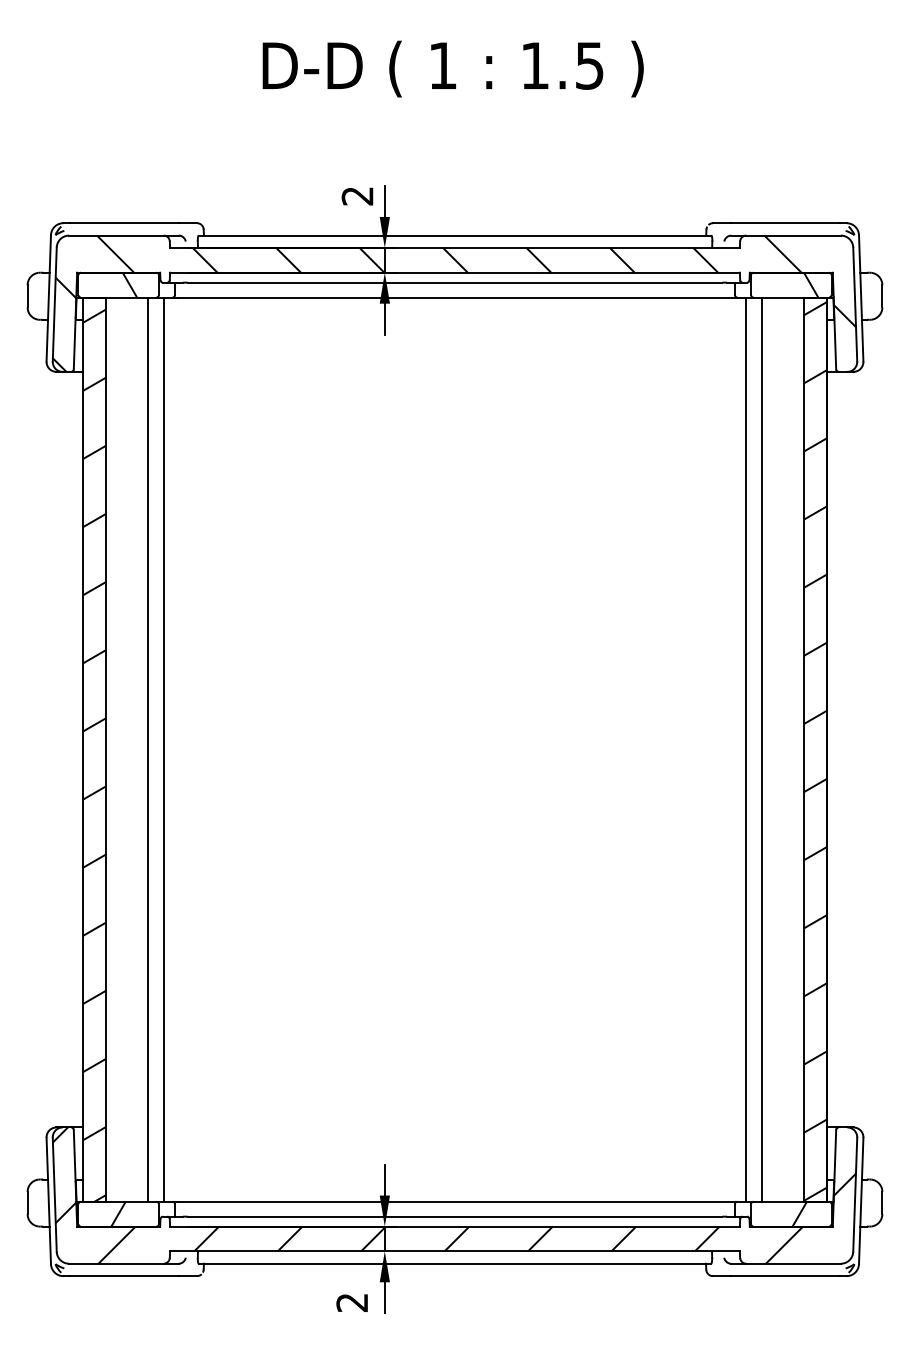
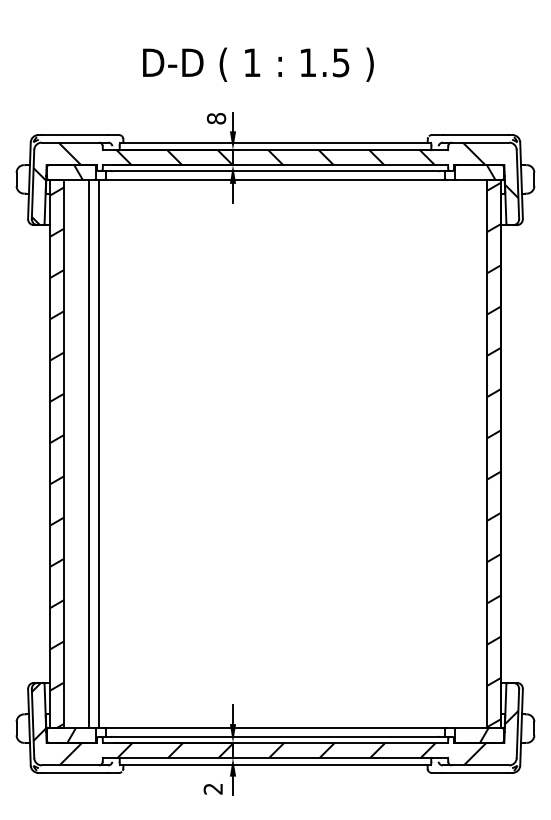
text: (453, 68) -> (258, 64), moved
text: (357, 195) -> (216, 118), 2 -> 8
line: (745, 748) -> (451, 453), removed
line: (762, 748) -> (461, 453), removed

